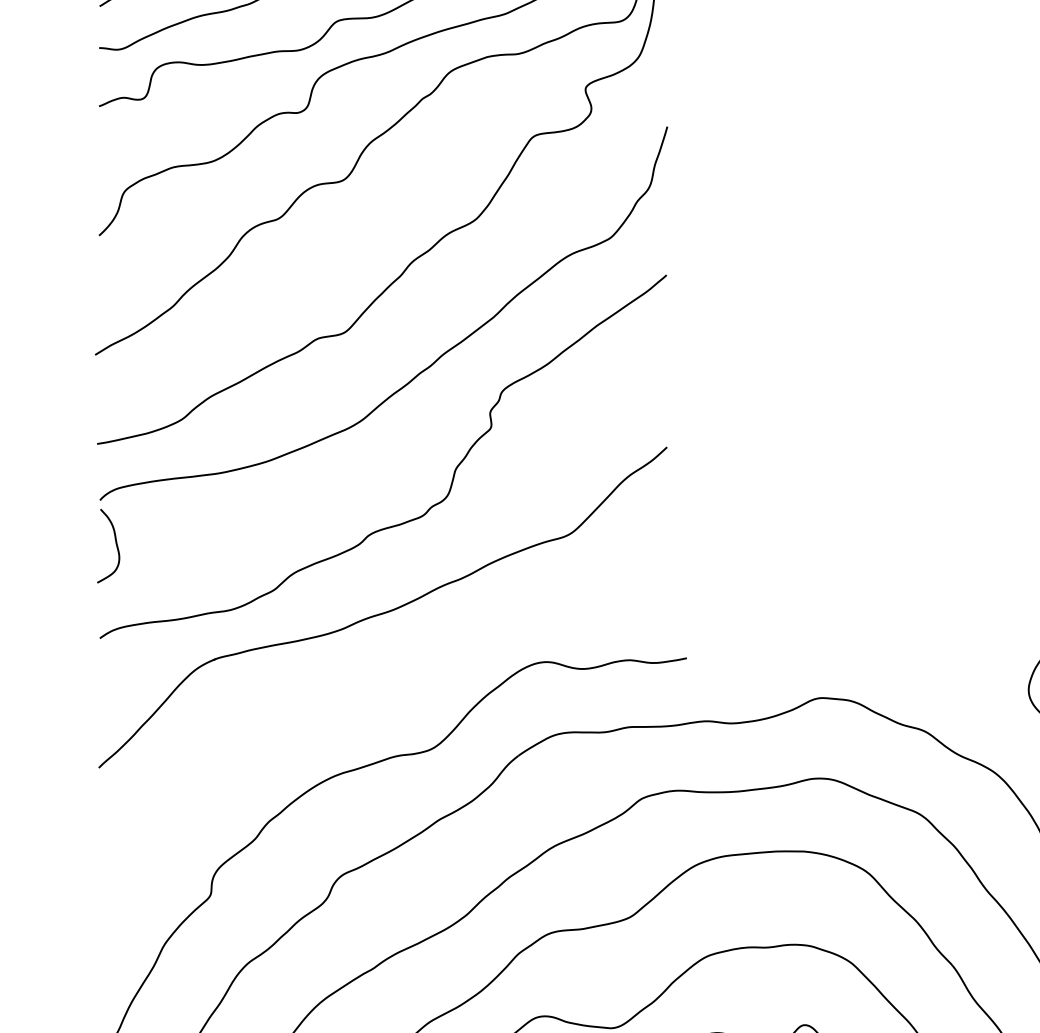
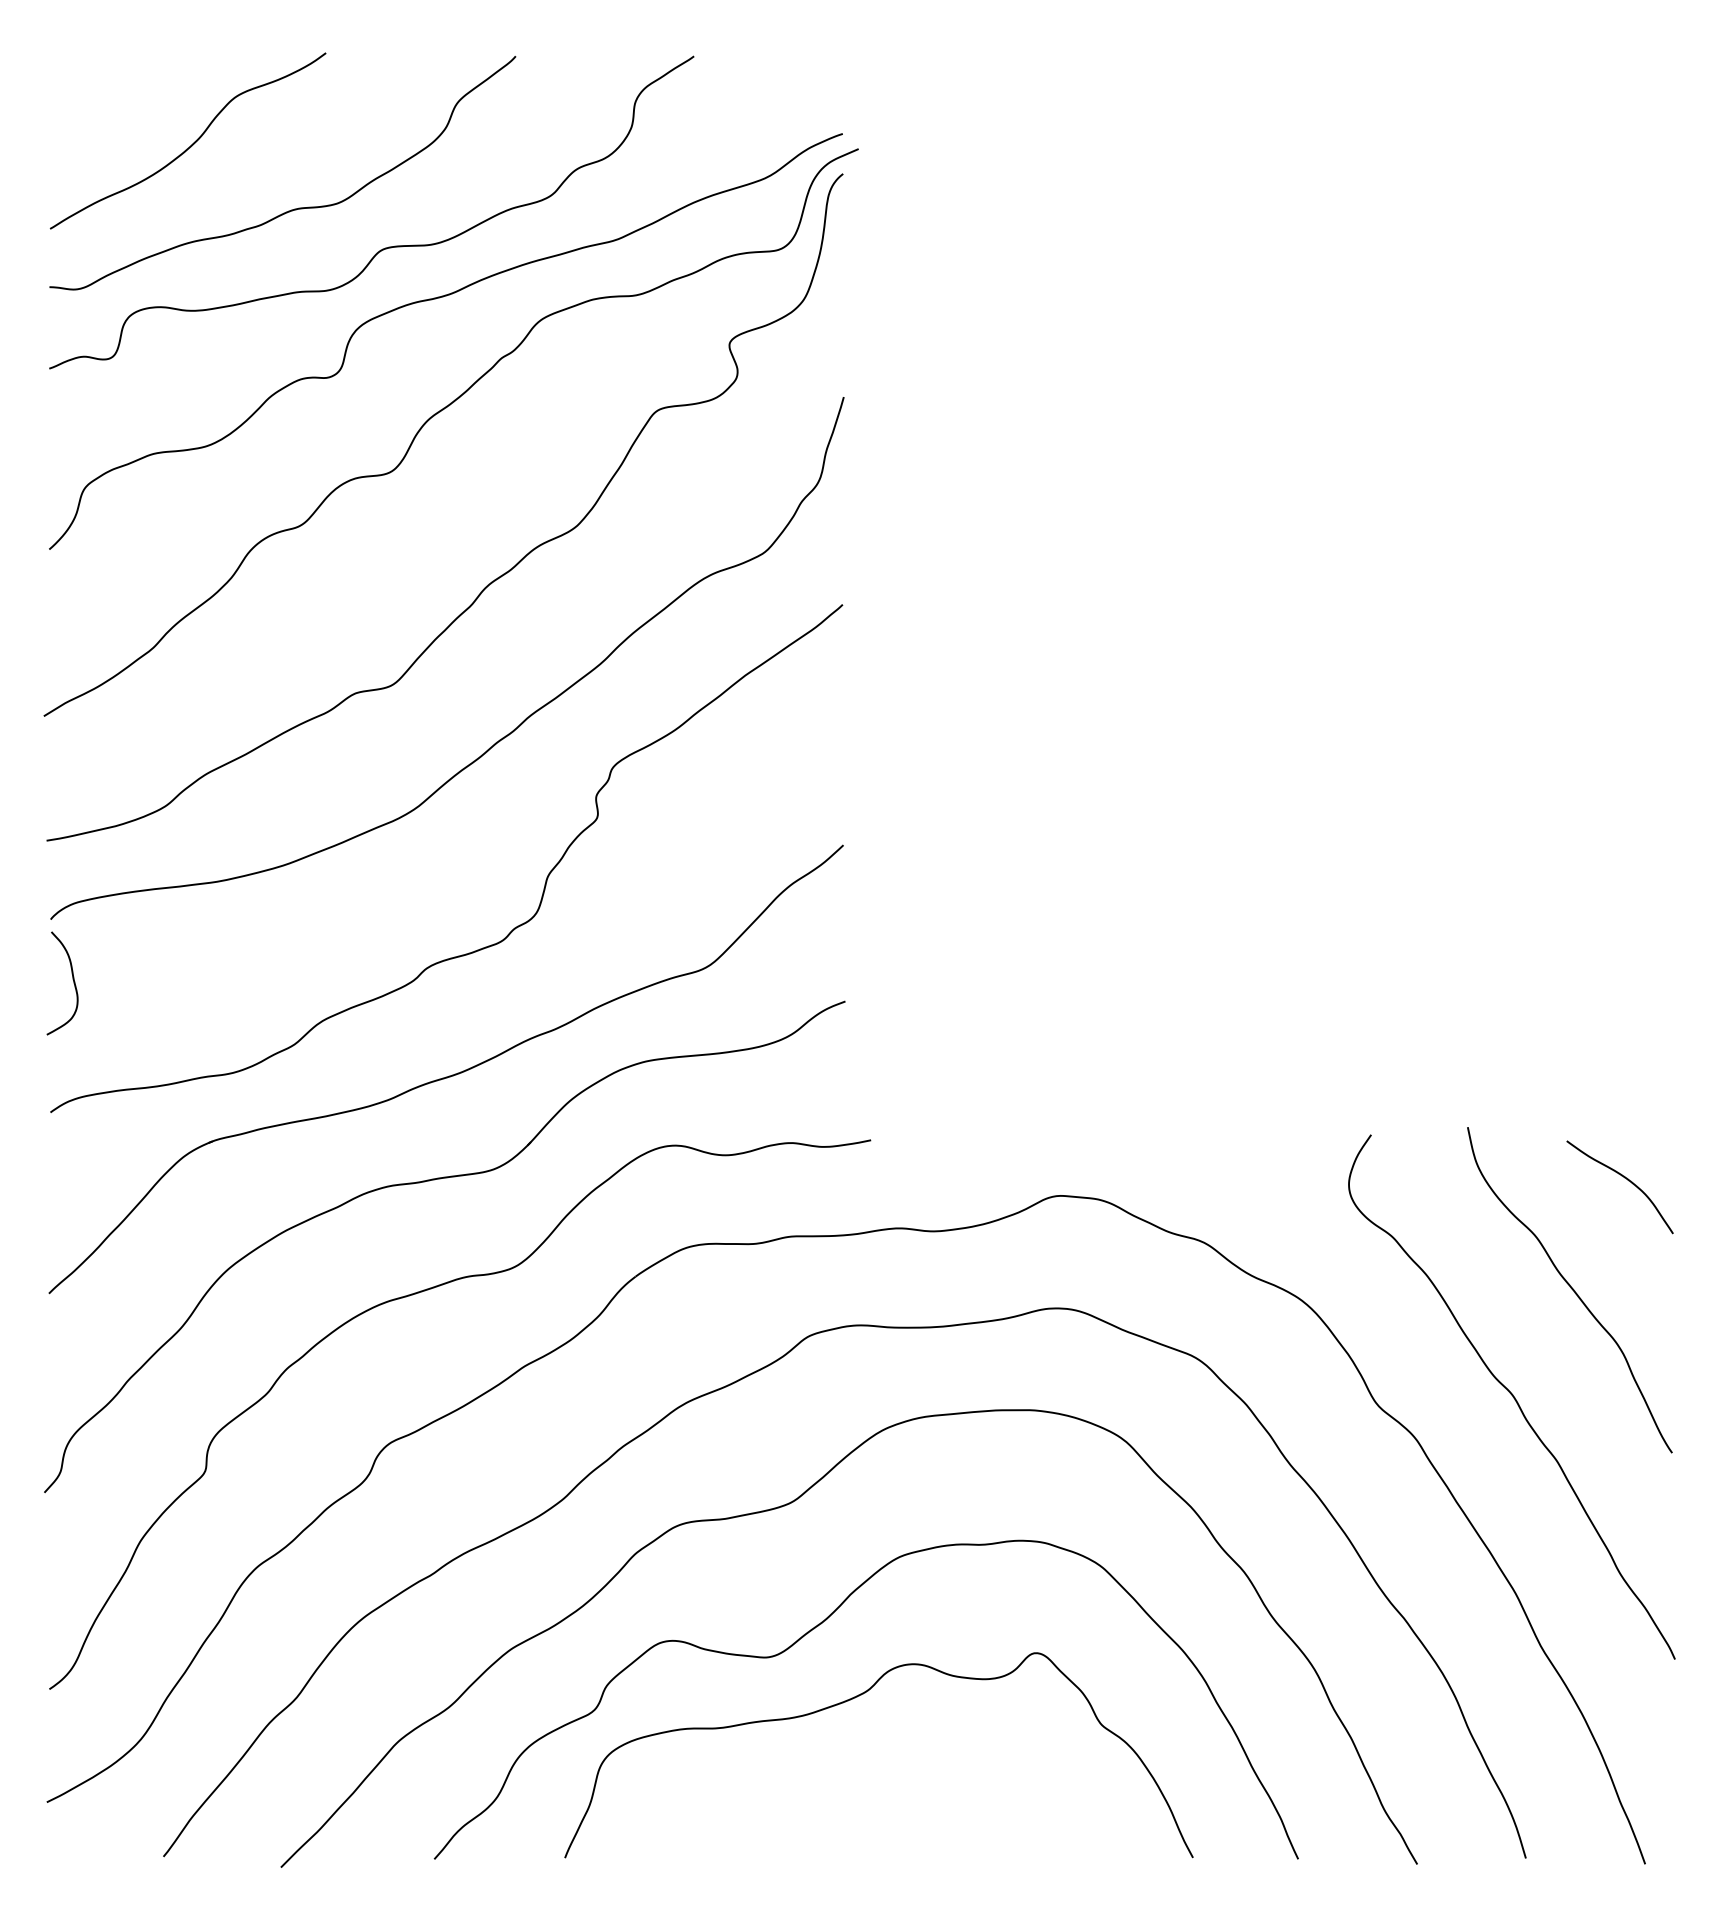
part: (371, 687) -> (429, 1181), added

